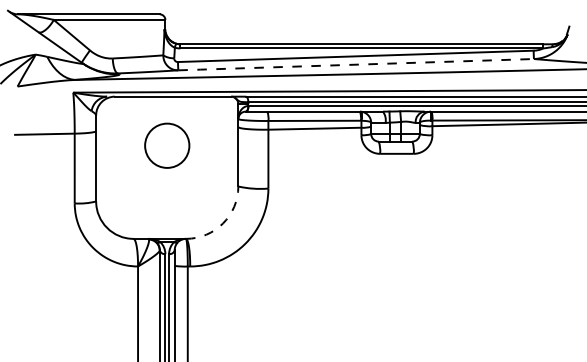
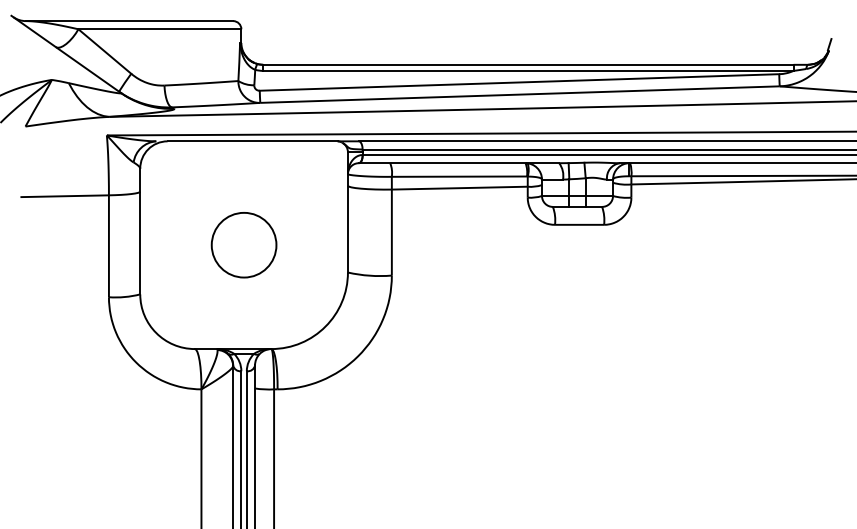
line: (355, 64) -> (519, 94), dashed -> solid
circle: (167, 145) -> (244, 244), moved
arc: (223, 223) -> (326, 326), dashed -> solid

